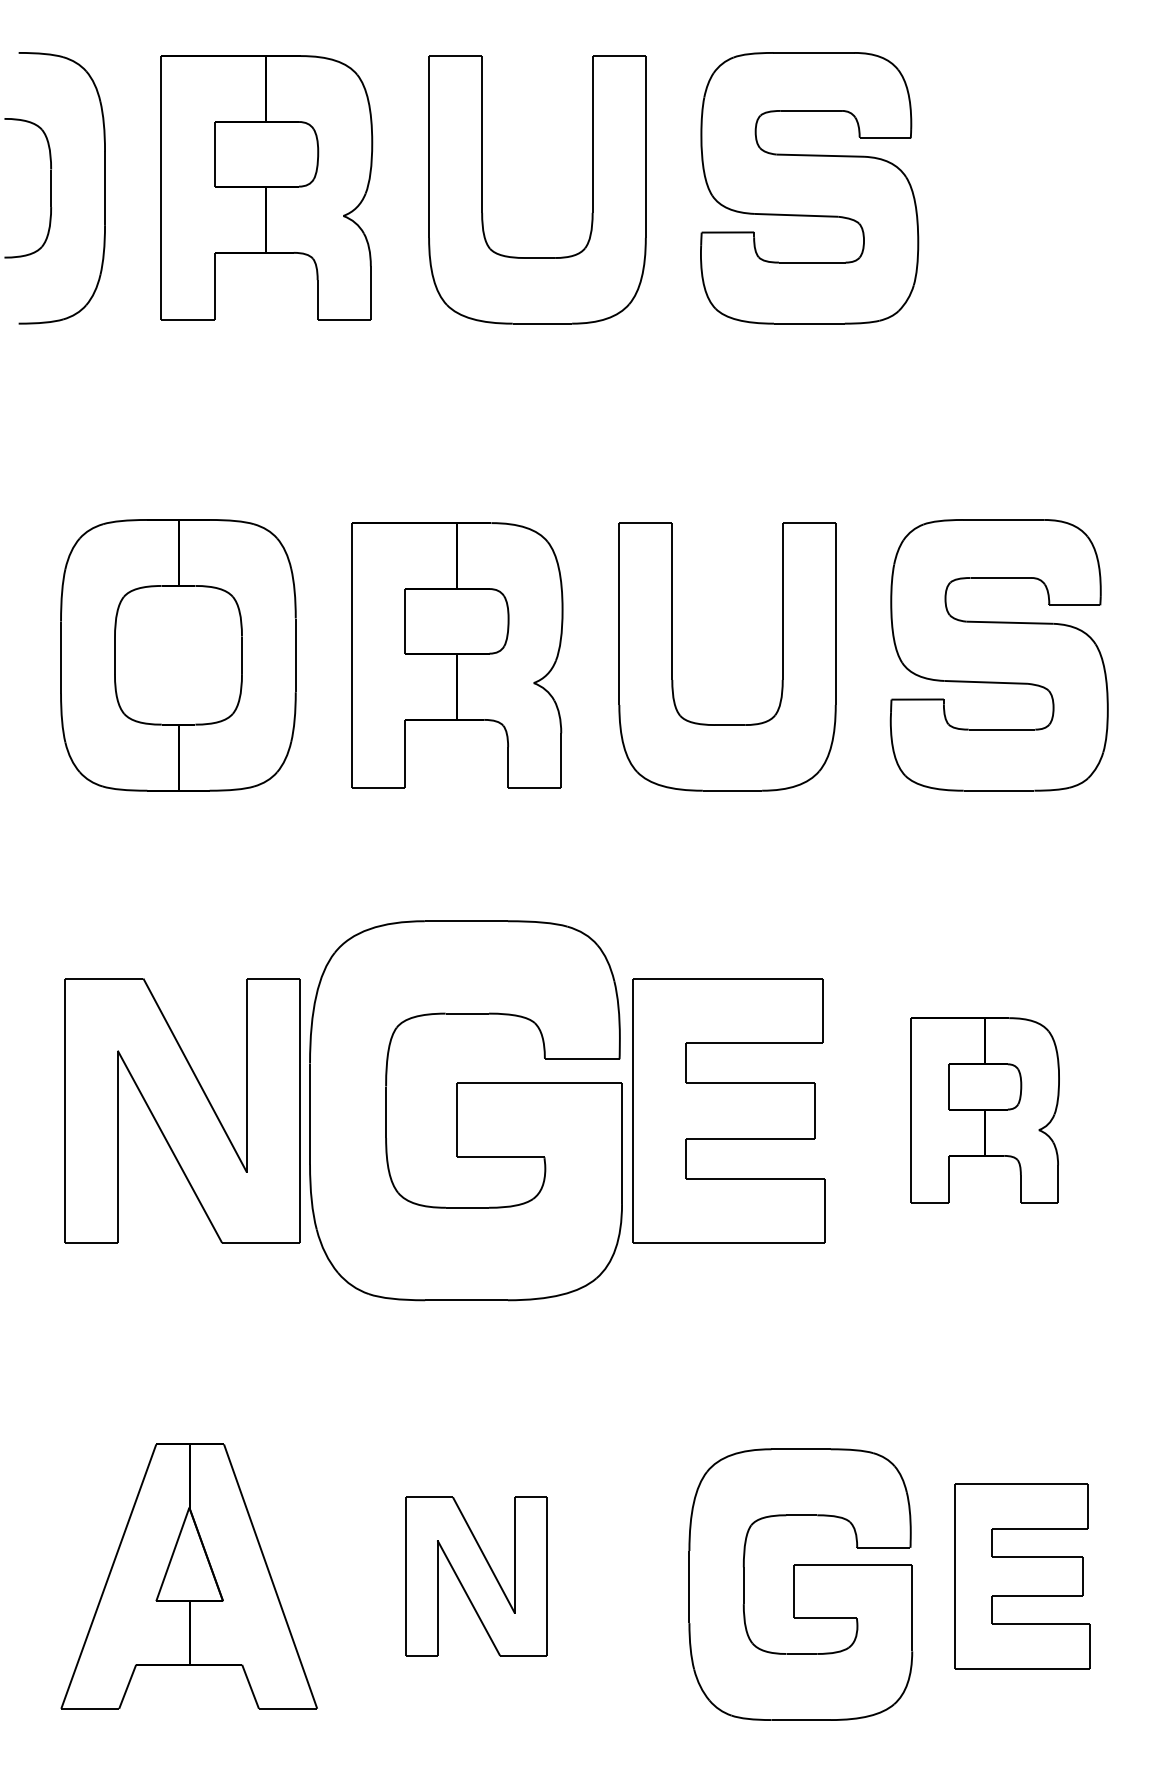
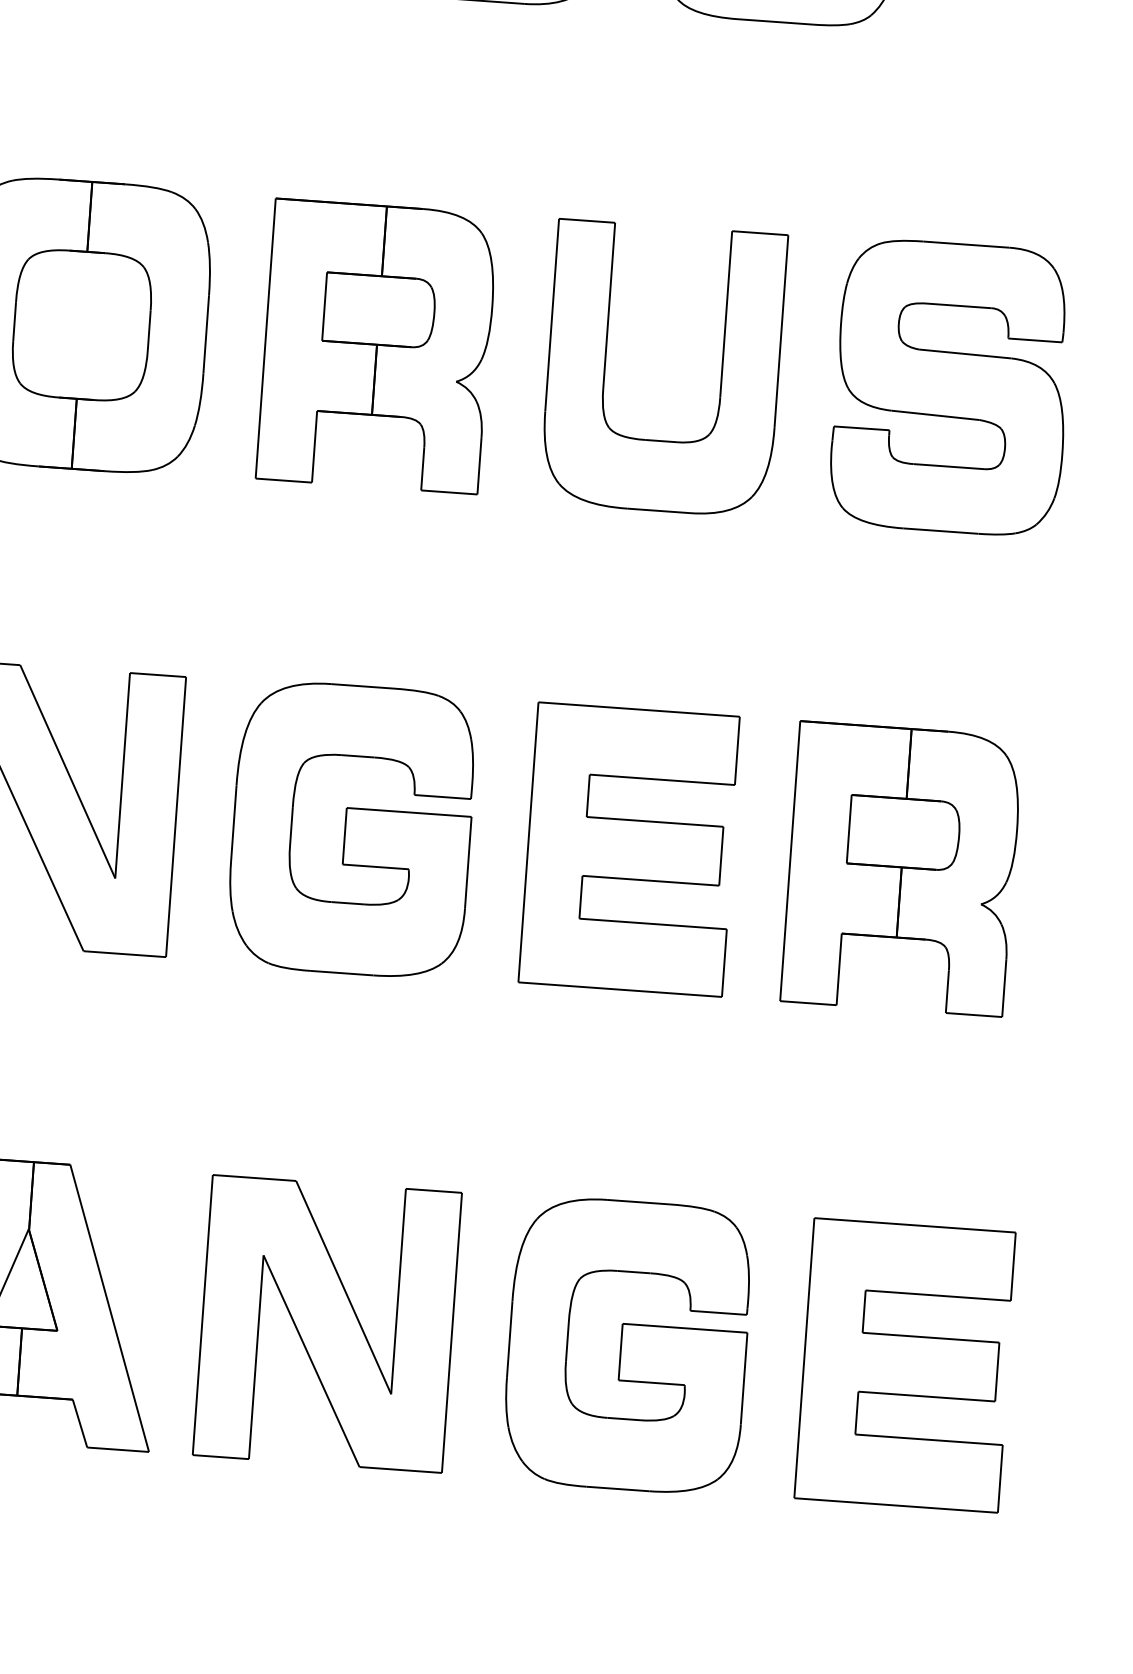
part: (465, 1110) -> (351, 829), size x0.71
part: (985, 1110) -> (902, 868), size x1.43
part: (476, 1576) -> (327, 1323), size x1.67
part: (1022, 1576) -> (906, 1365), size x1.43
part: (800, 1584) -> (627, 1345), moved

